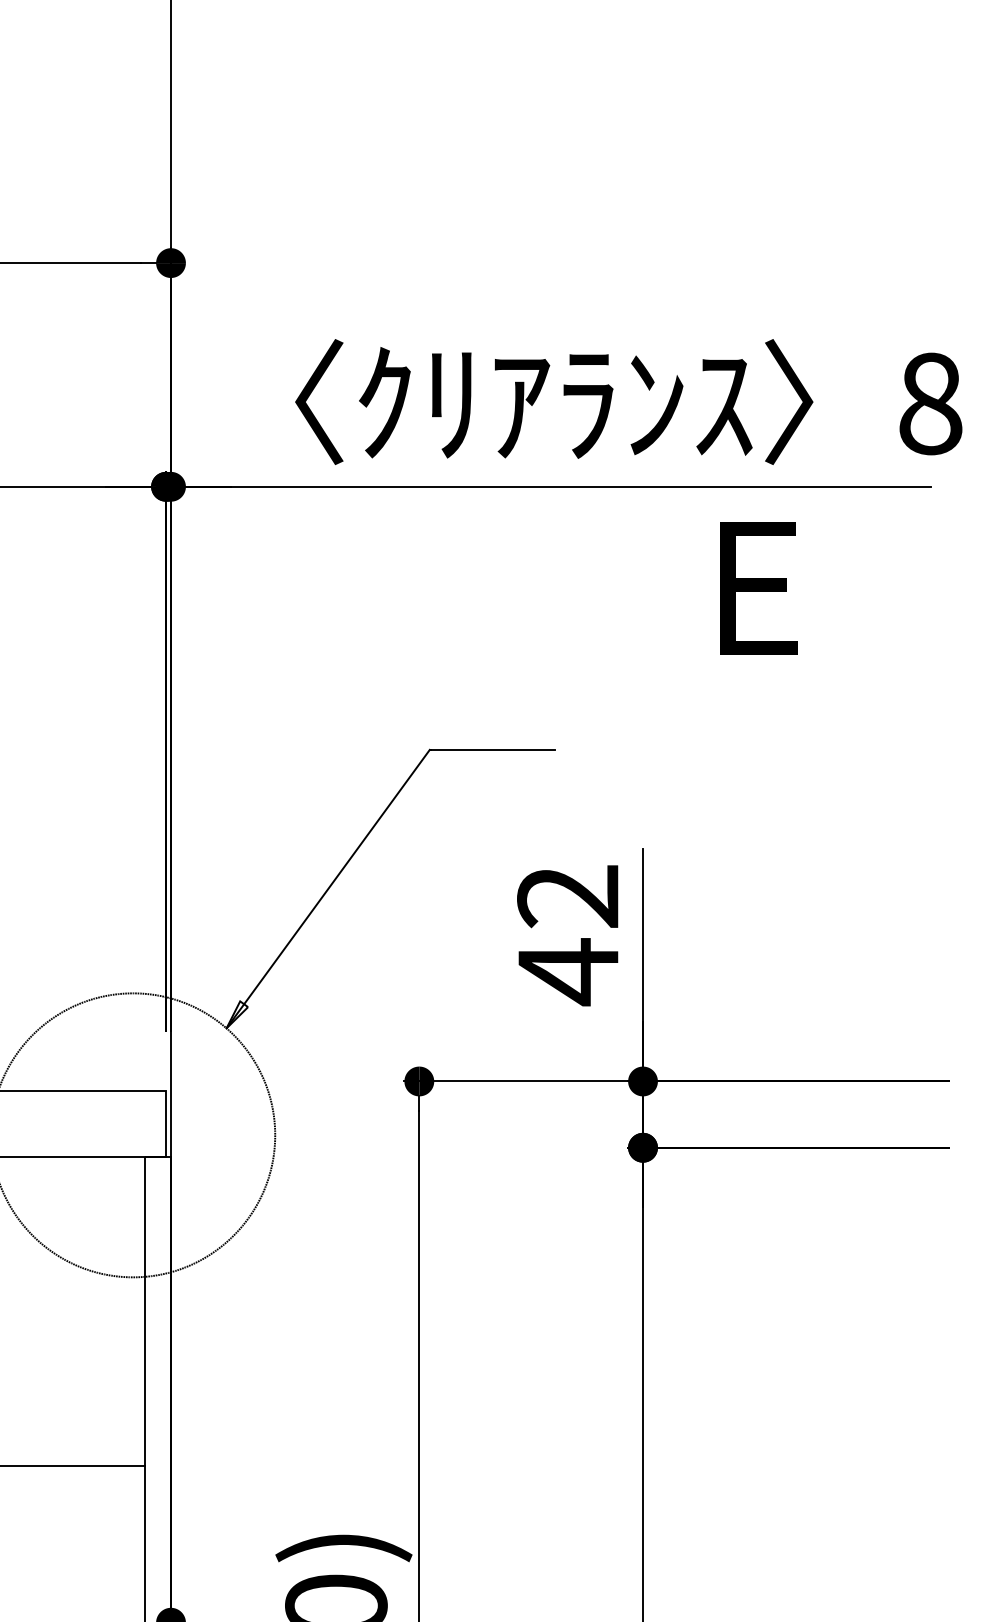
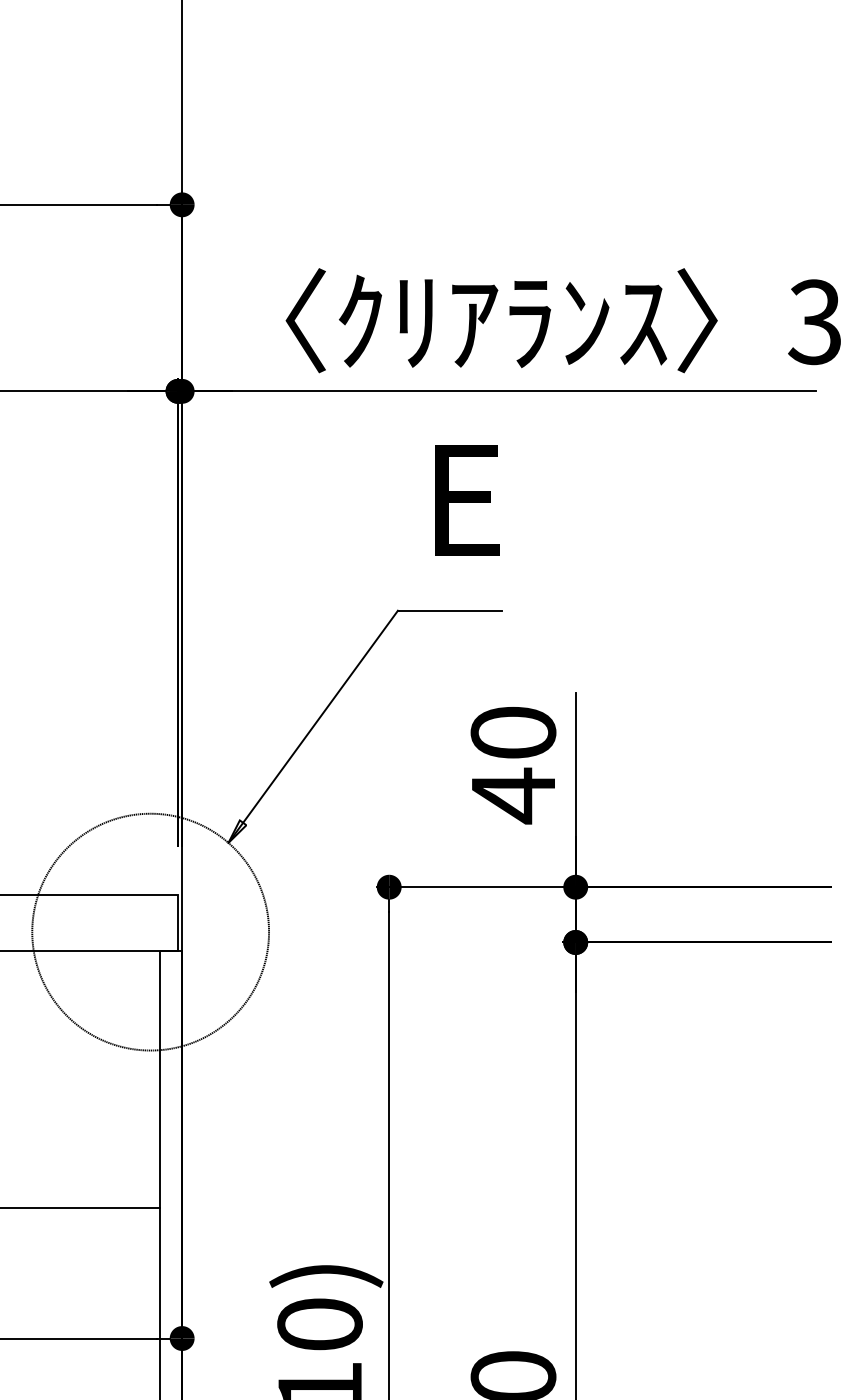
text: (929, 404) -> (814, 322), 8 -> 3
text: (759, 588) -> (467, 500), moved
text: (568, 897) -> (513, 733), 42 -> 40

